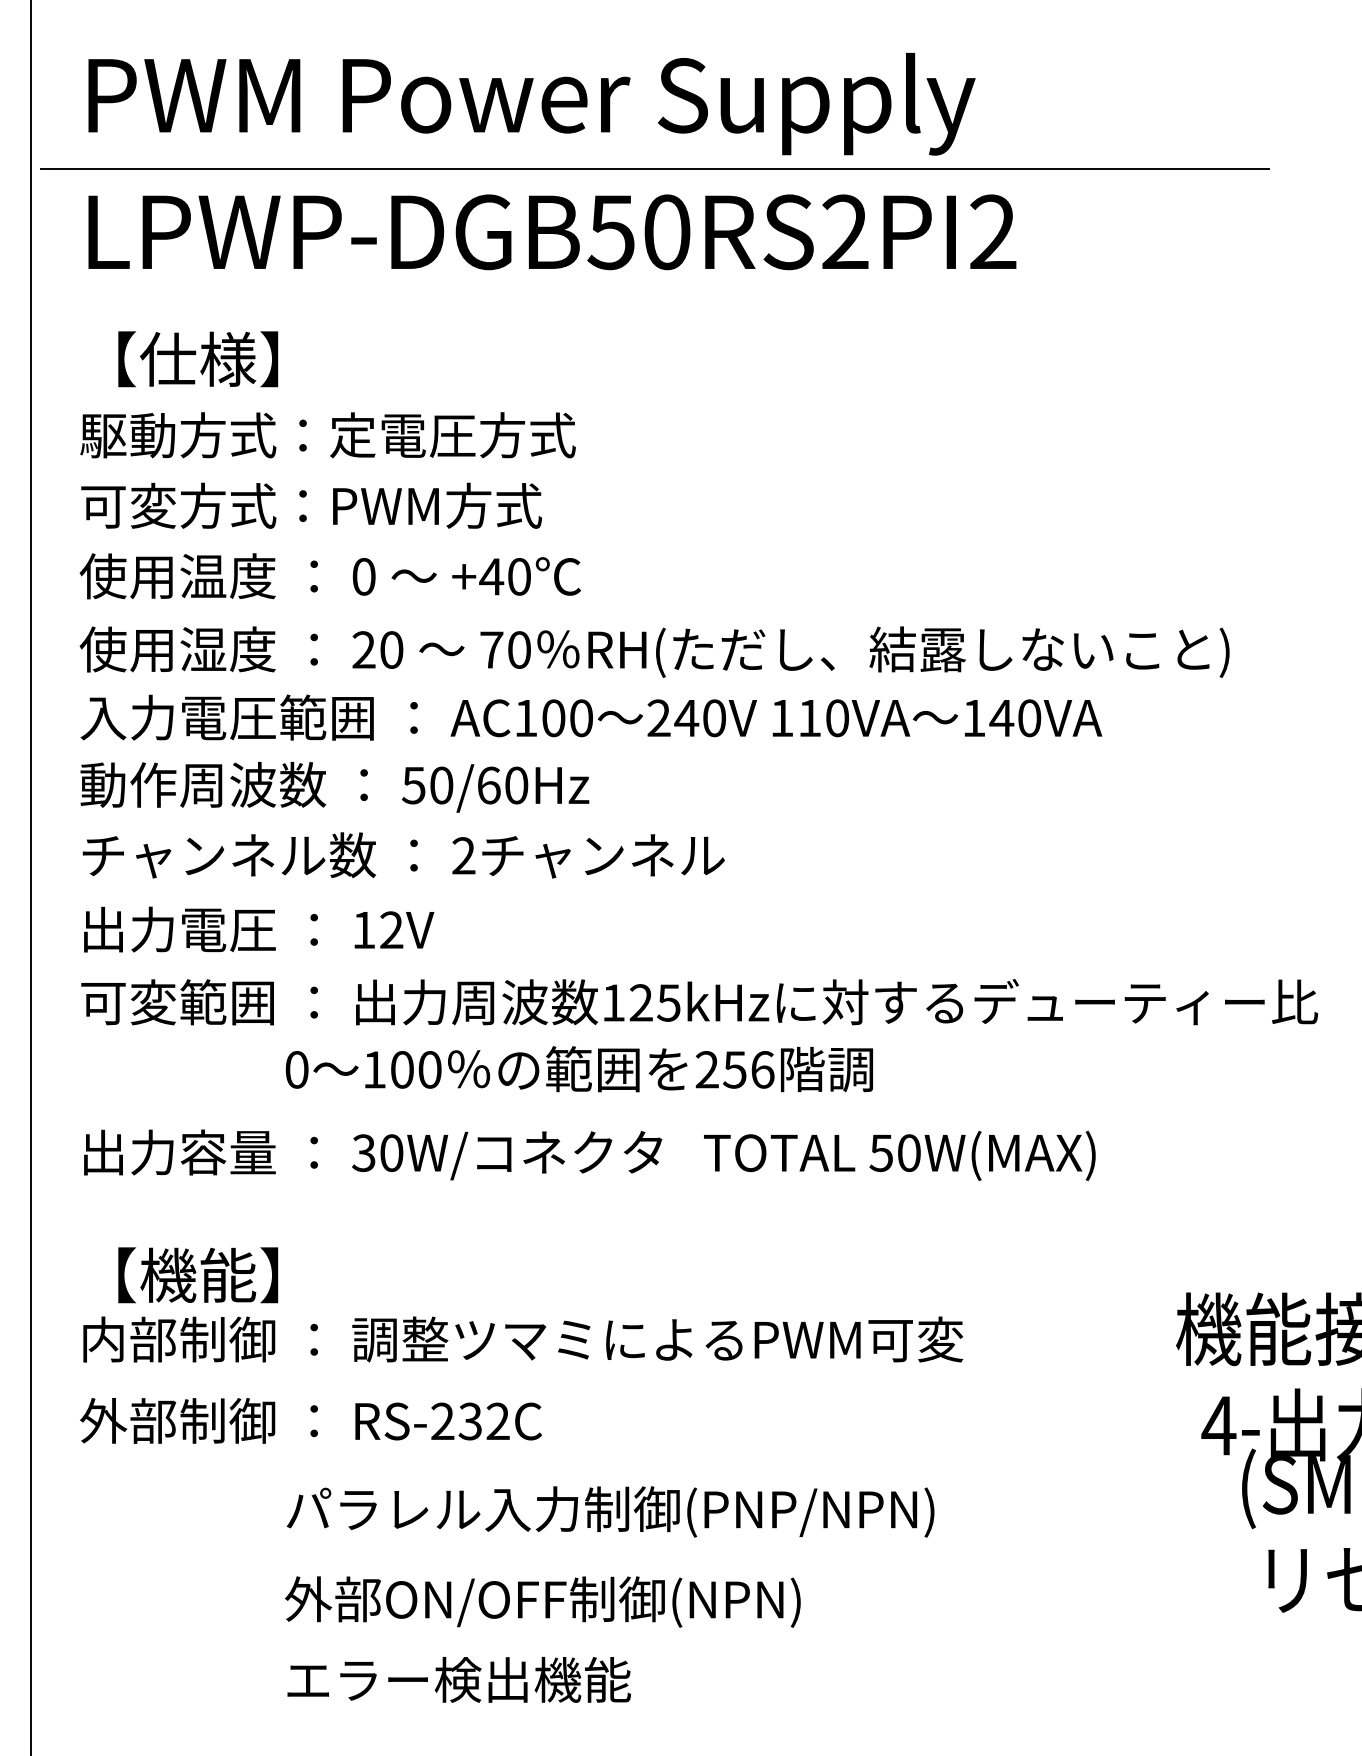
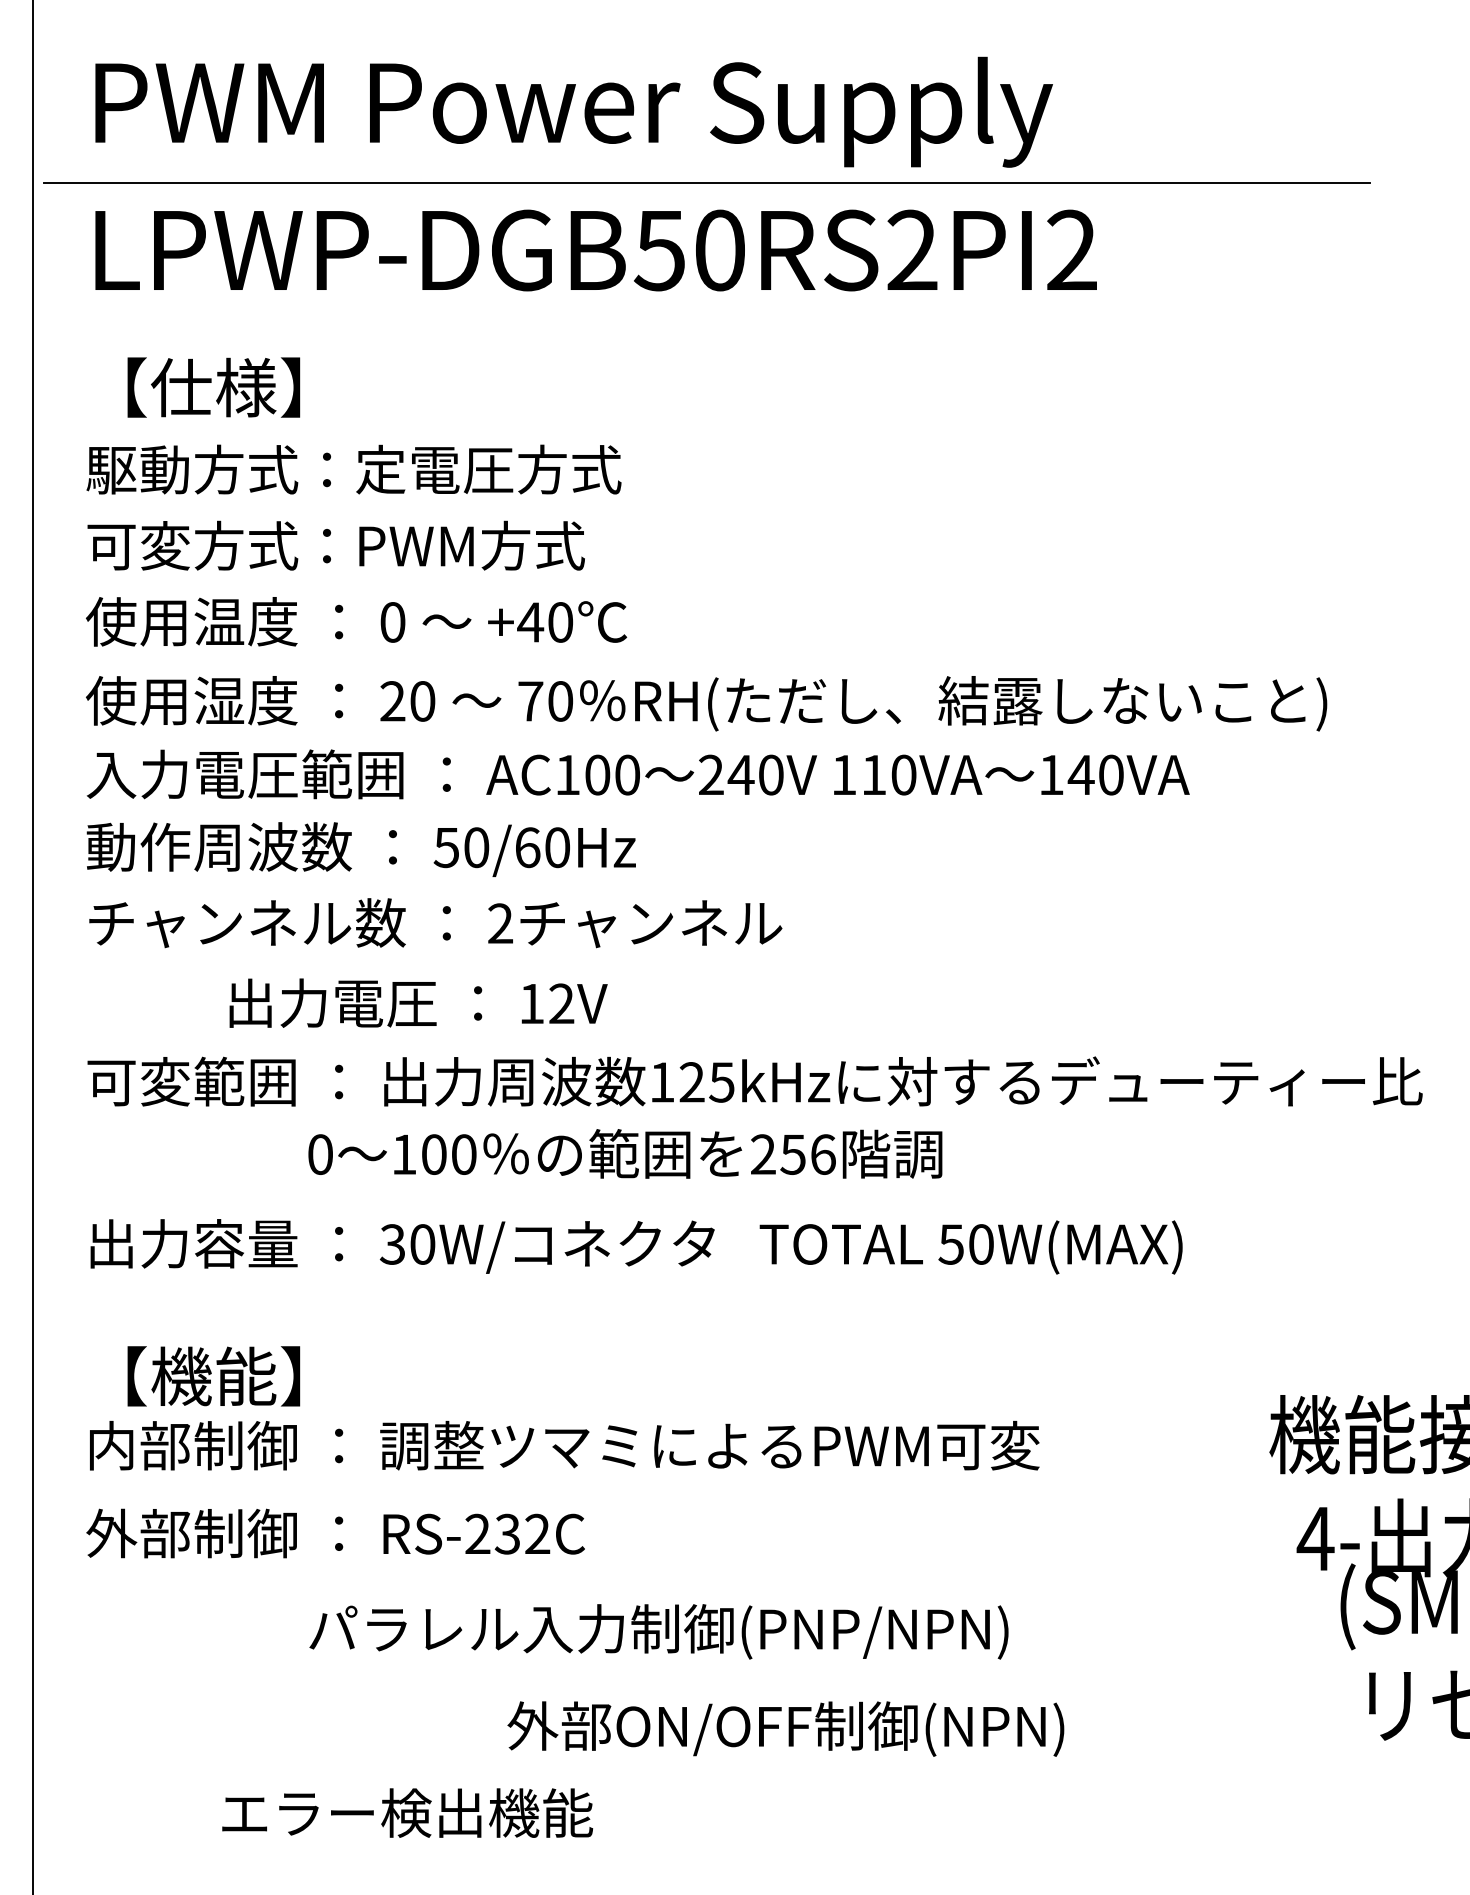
text: (259, 928) -> (418, 1002), moved
text: (542, 1601) -> (785, 1728), moved
text: (459, 1679) -> (407, 1812), moved

